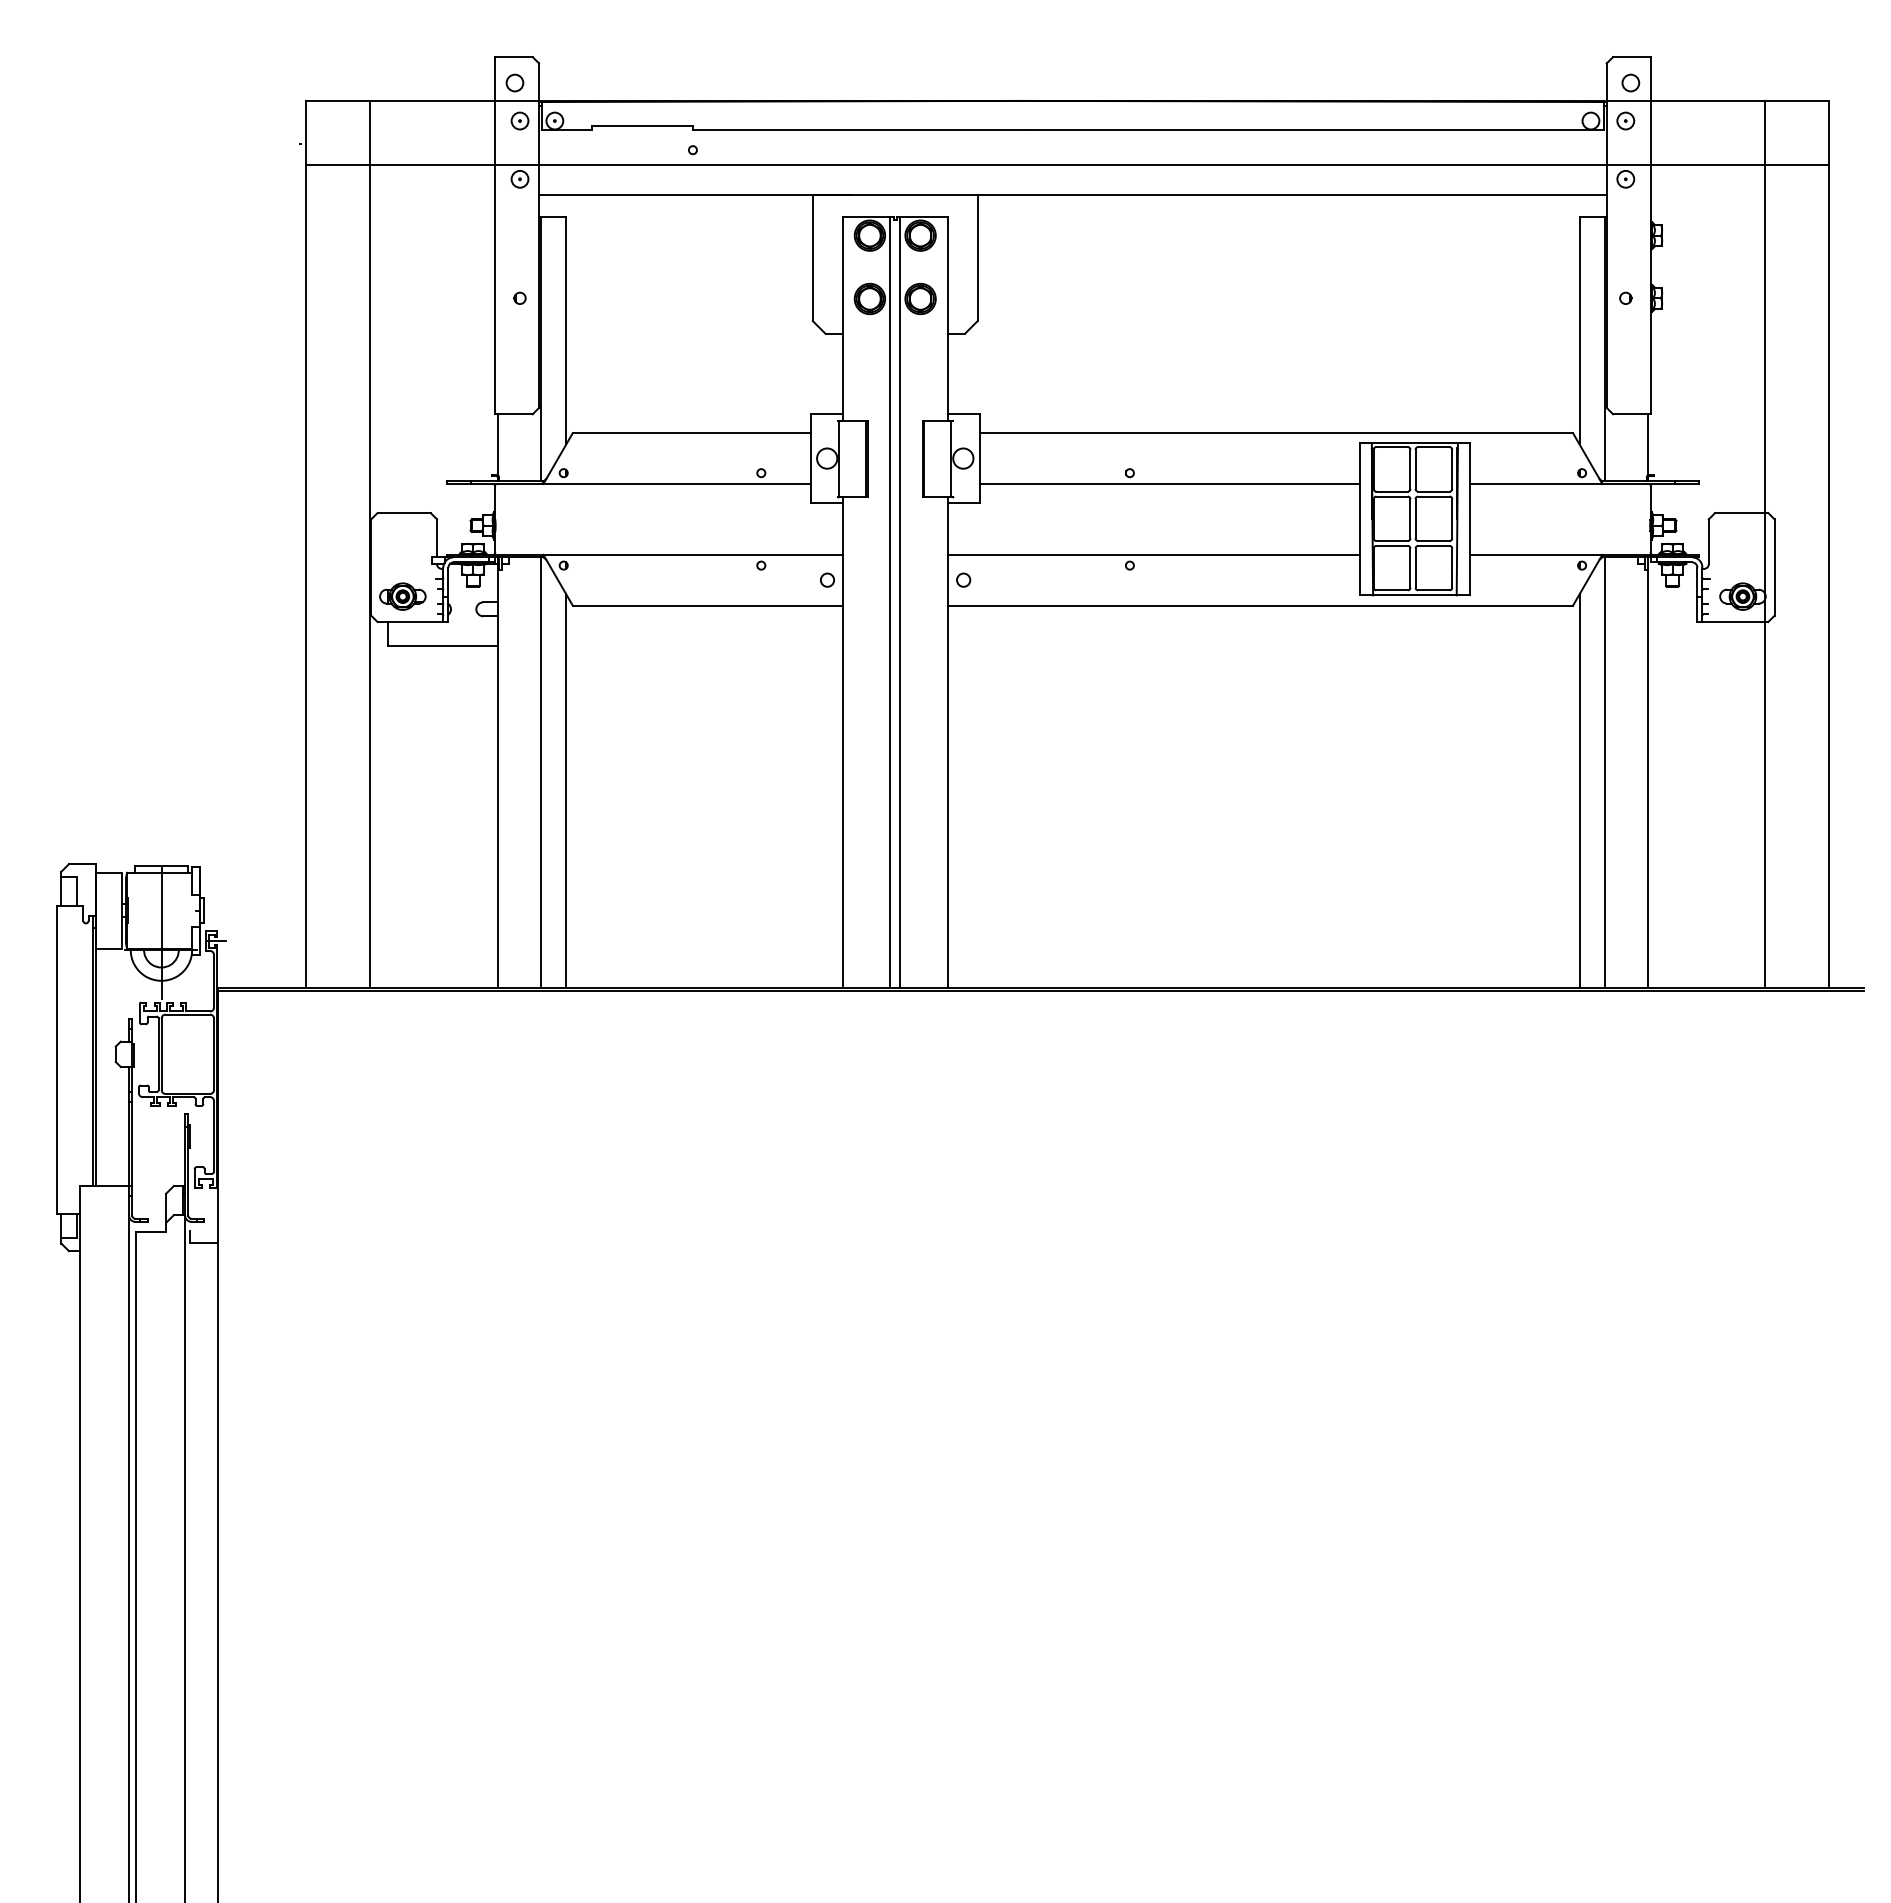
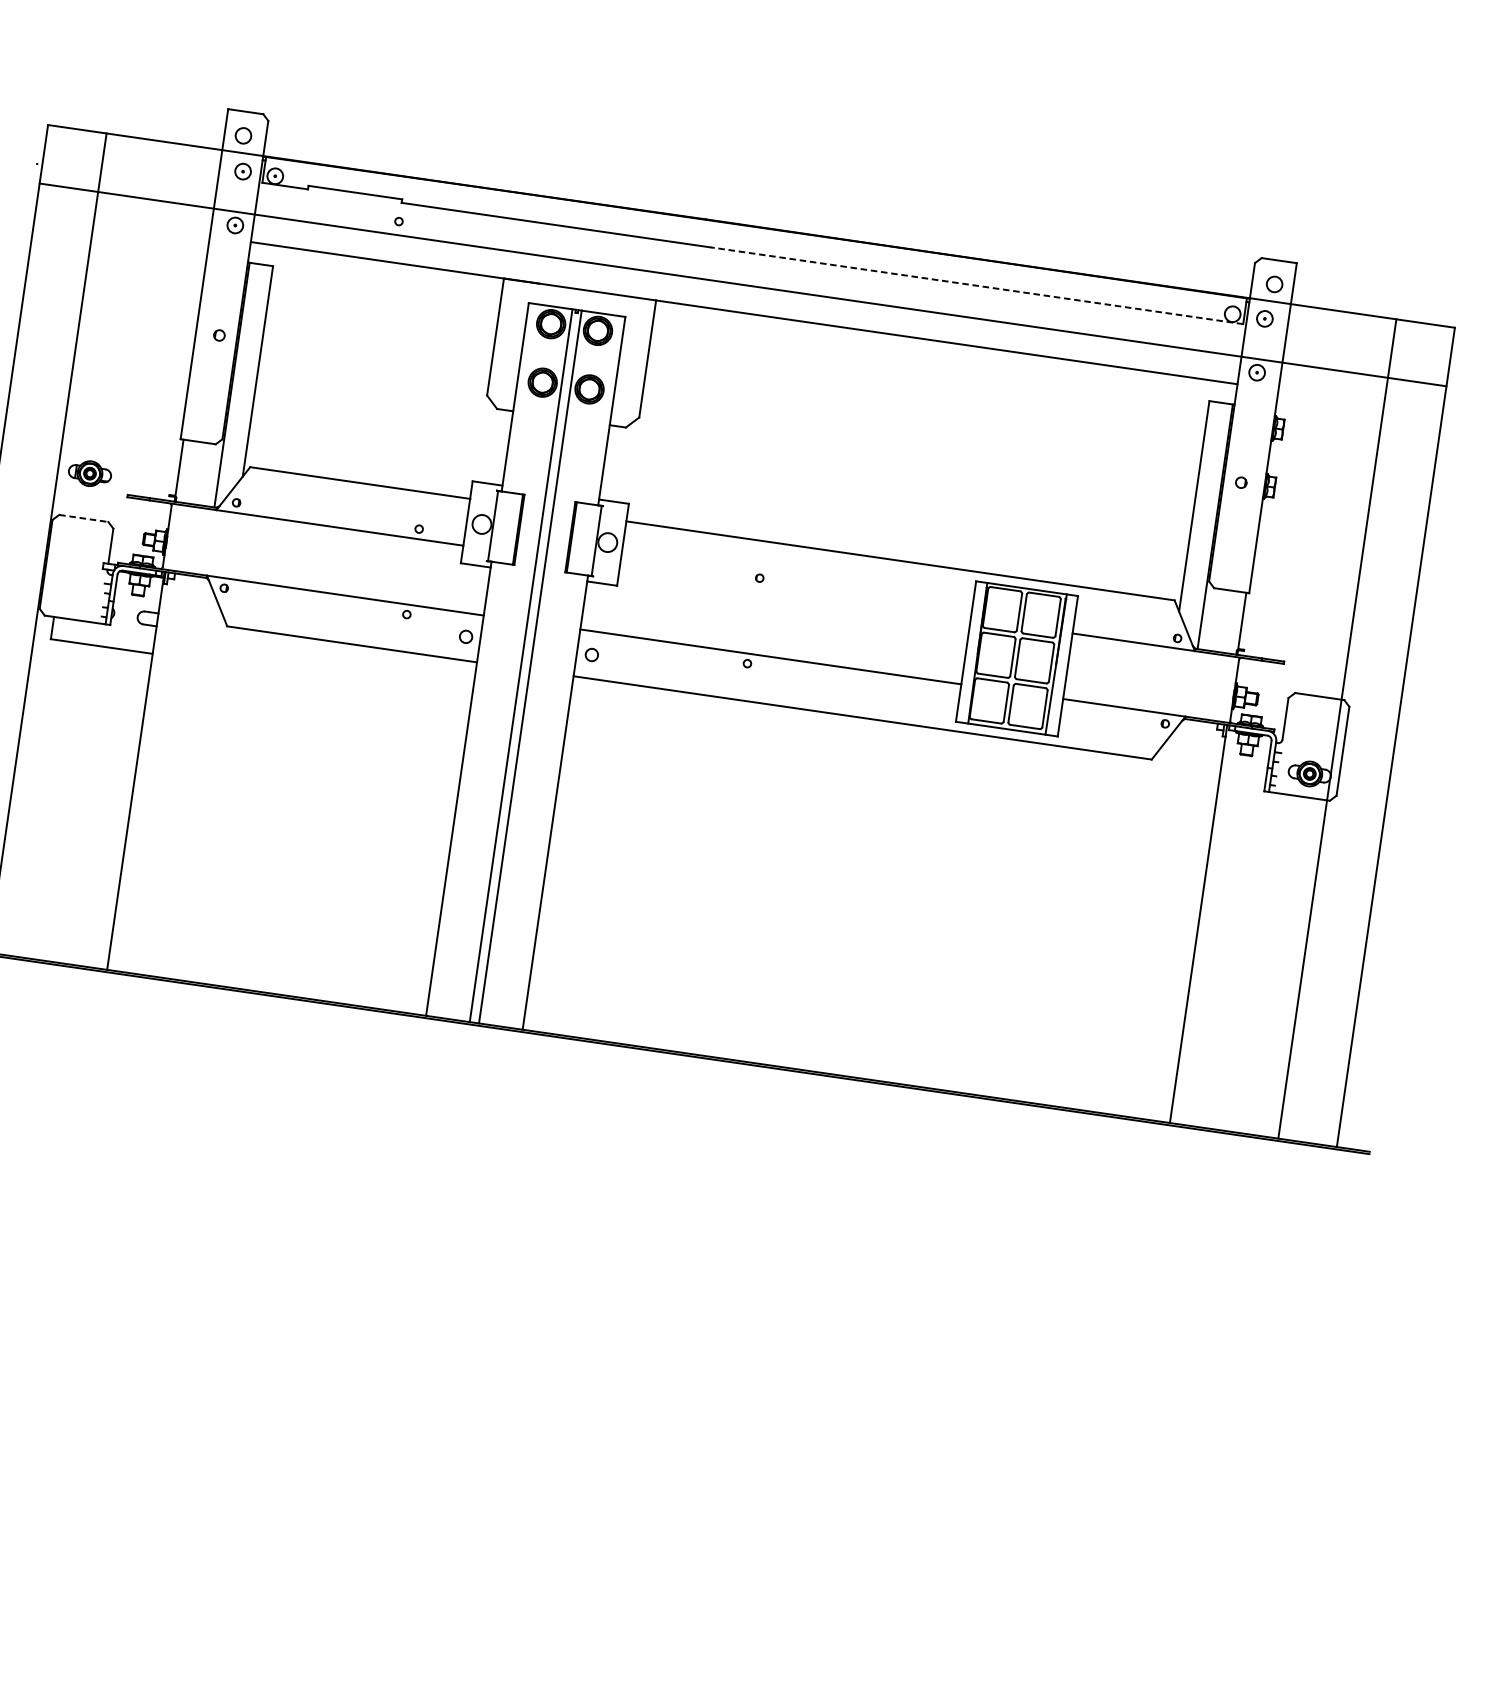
line: (1314, 129) -> (976, 285), solid -> dashed
line: (1169, 483) -> (794, 593), removed
line: (404, 513) -> (84, 518), solid -> dashed
part: (402, 596) -> (89, 473), moved
line: (540, 772) -> (175, 776), removed
line: (1604, 772) -> (1158, 918), removed
line: (566, 791) -> (196, 797), removed
line: (1579, 791) -> (1132, 932), removed

